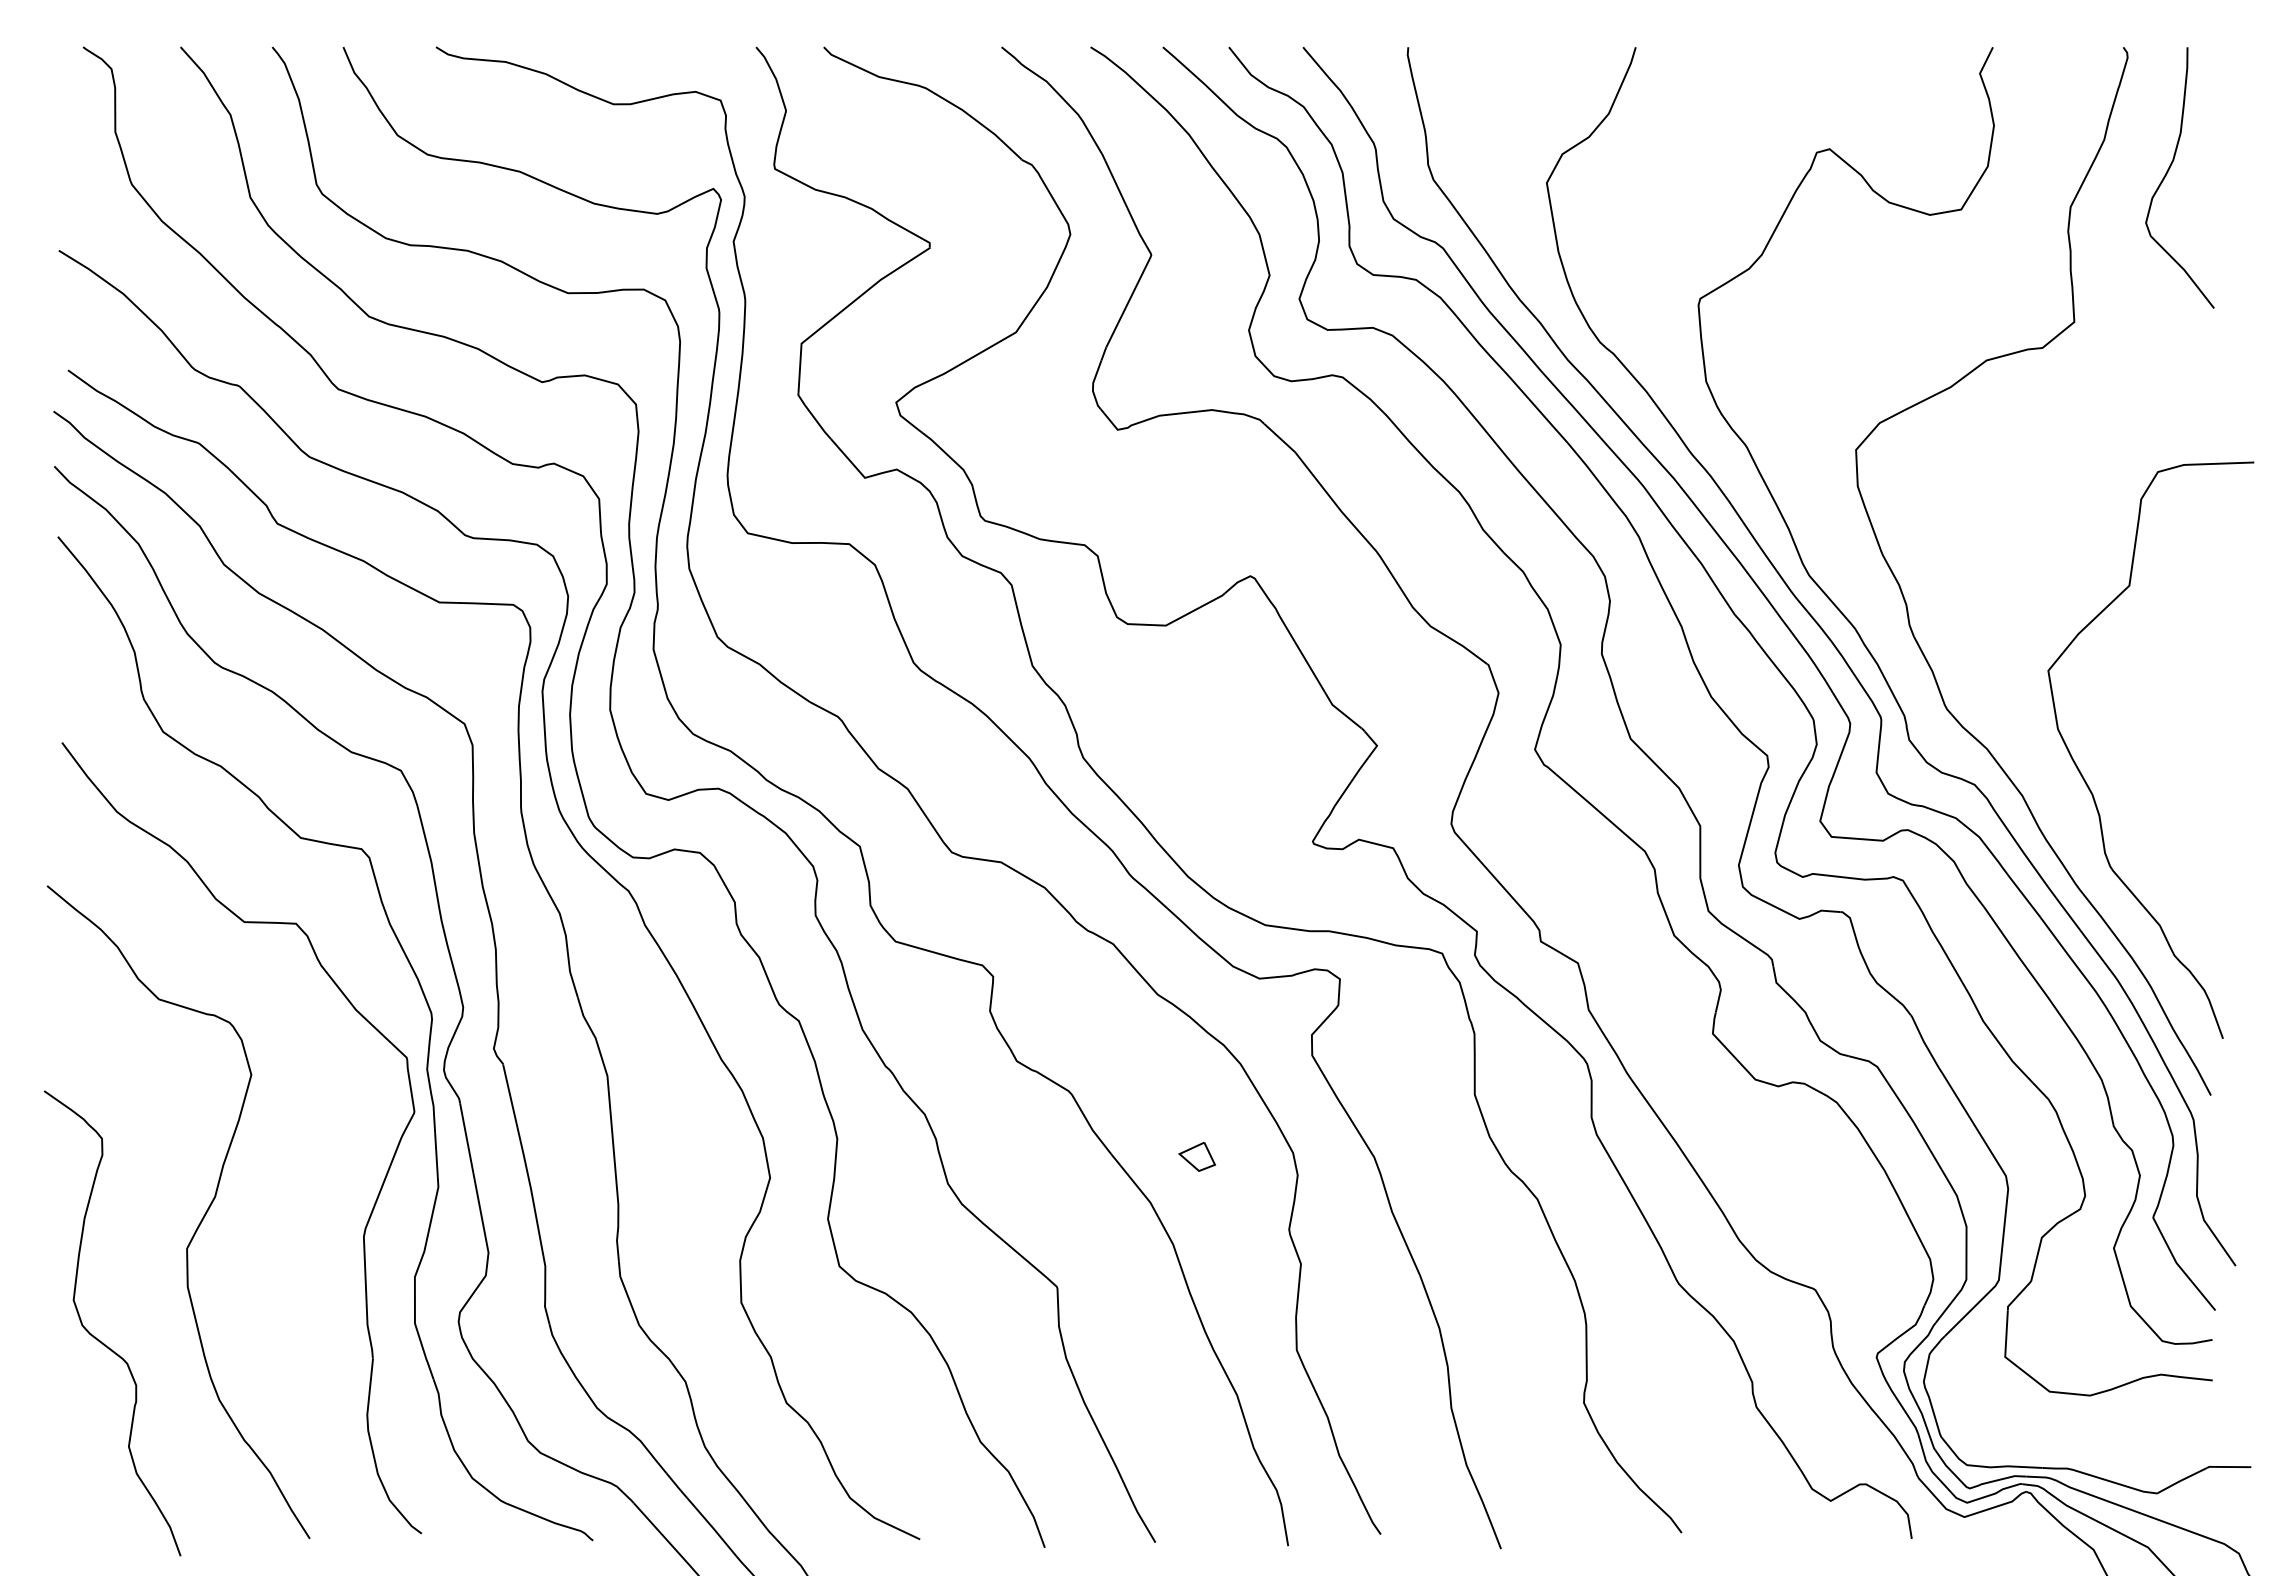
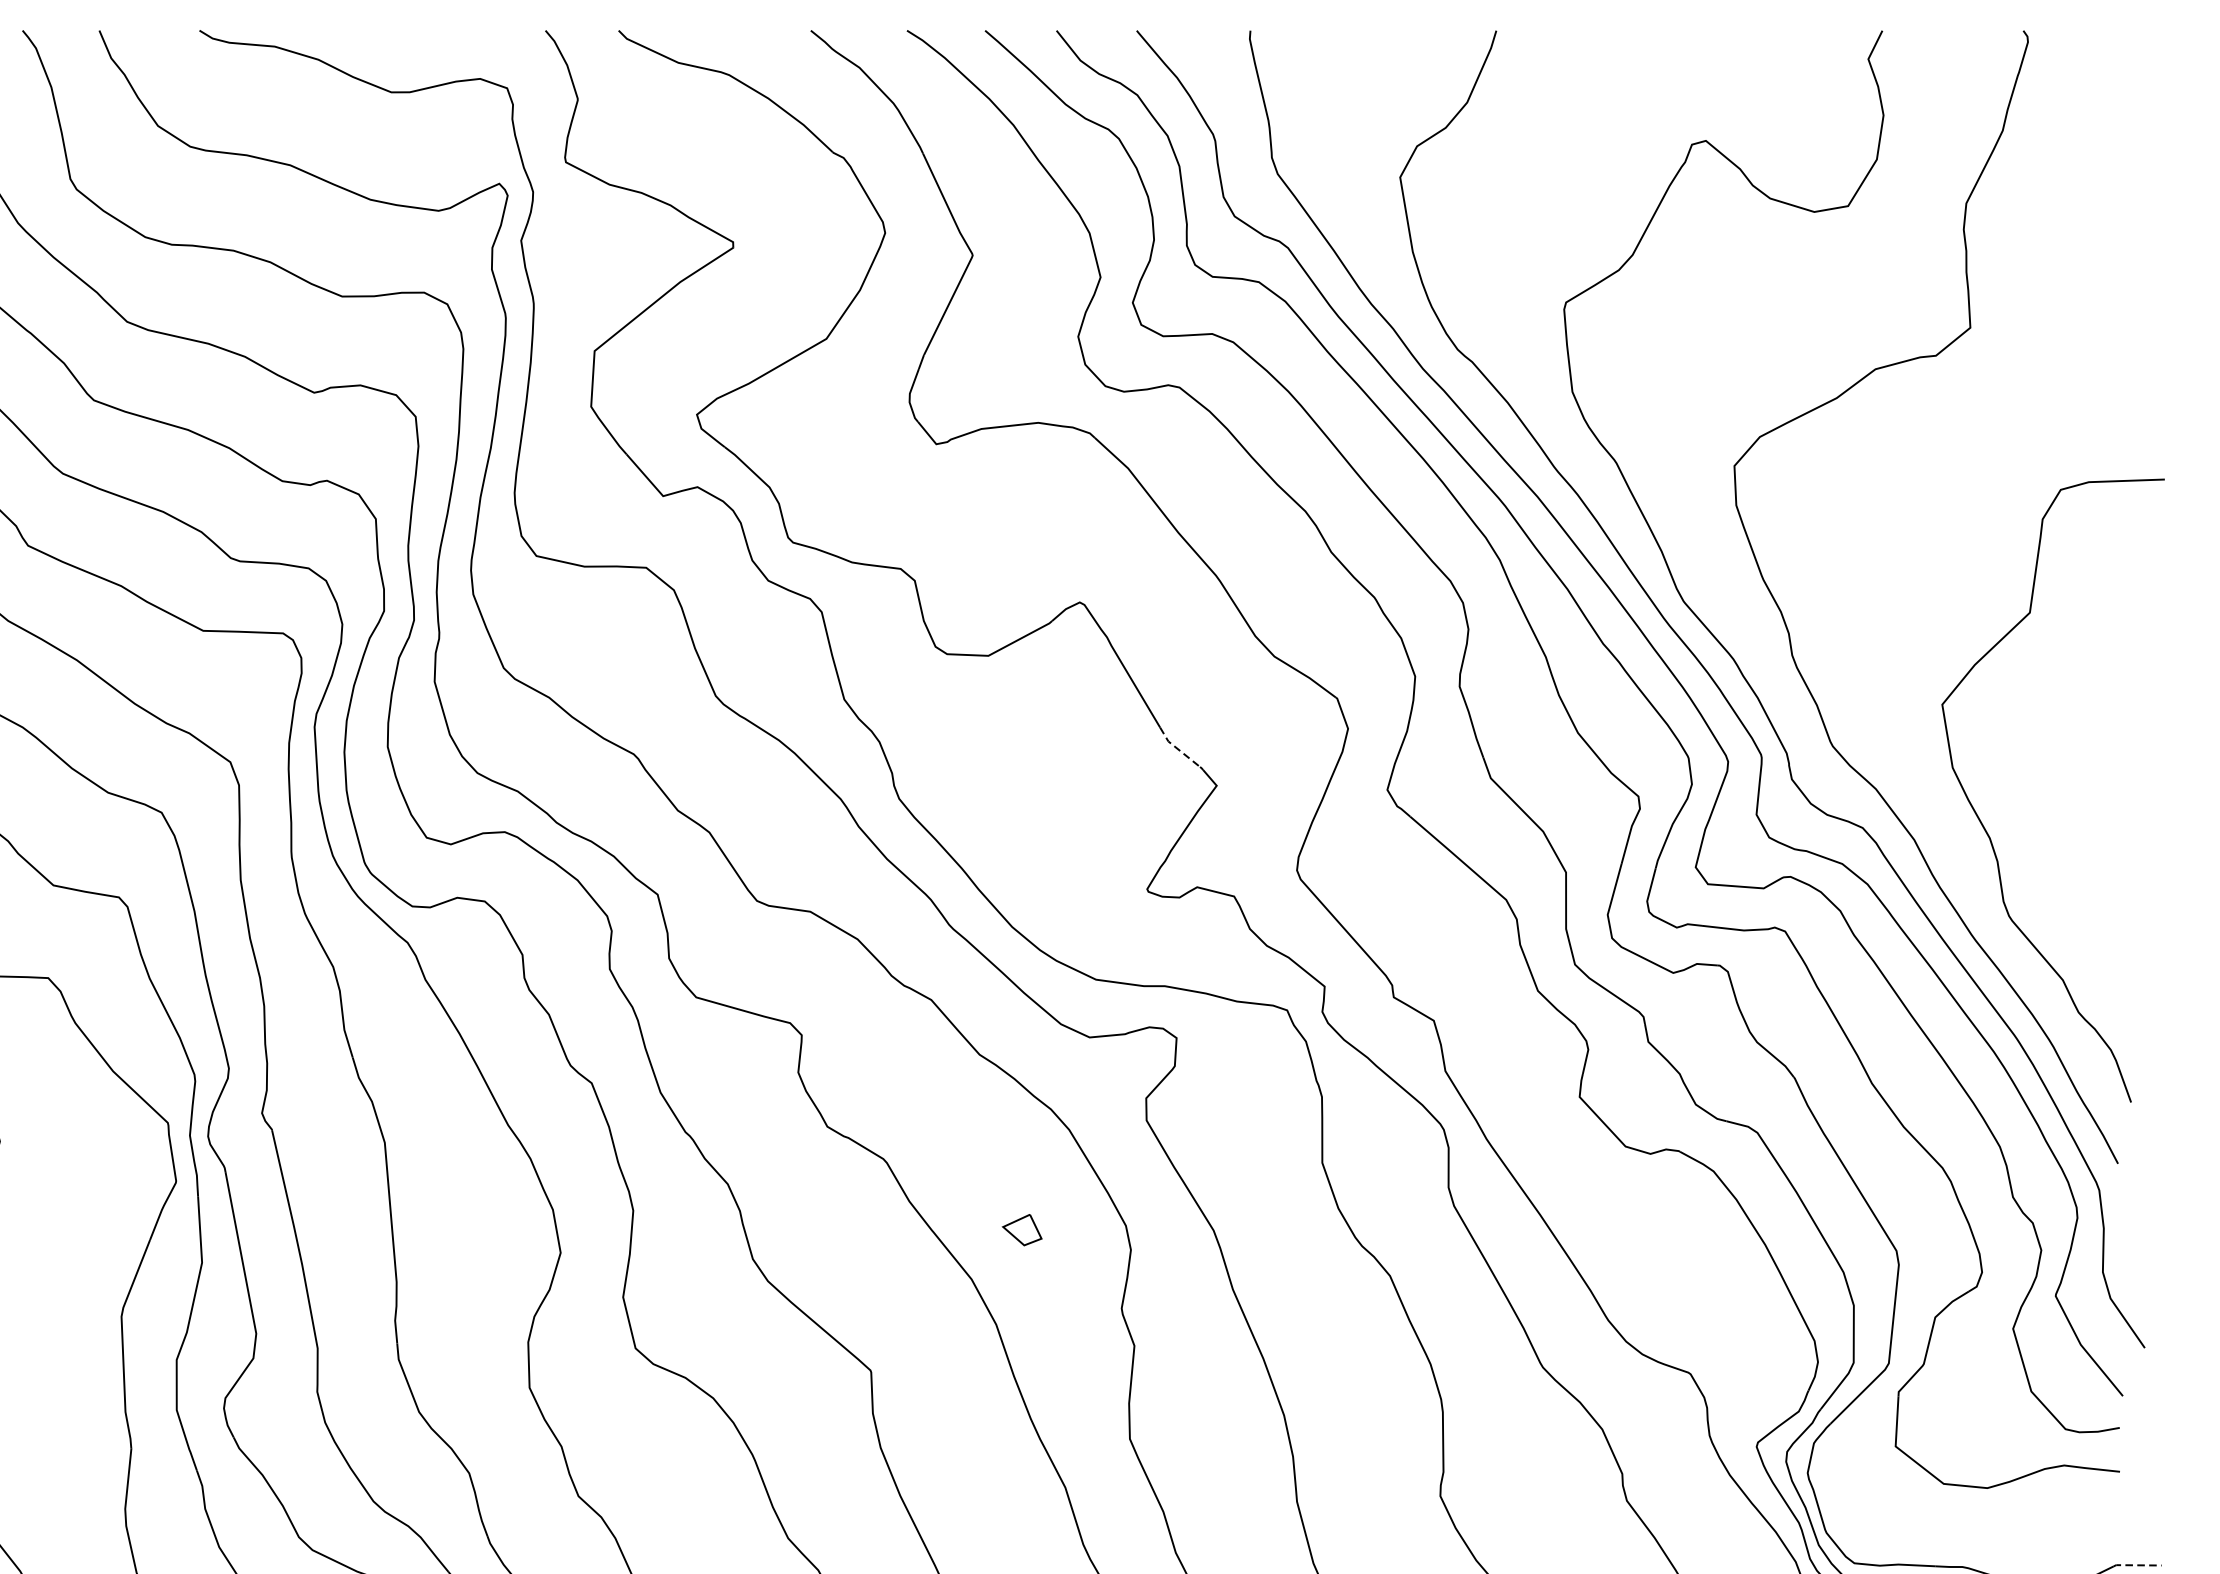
curve: (2168, 172) -> (2072, 166), removed
line: (1340, 711) -> (1177, 748), solid -> dashed
line: (2228, 1467) -> (2137, 1565), solid -> dashed

